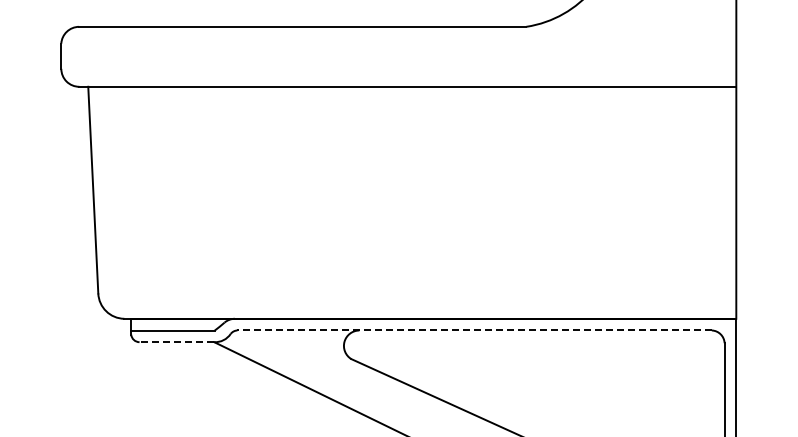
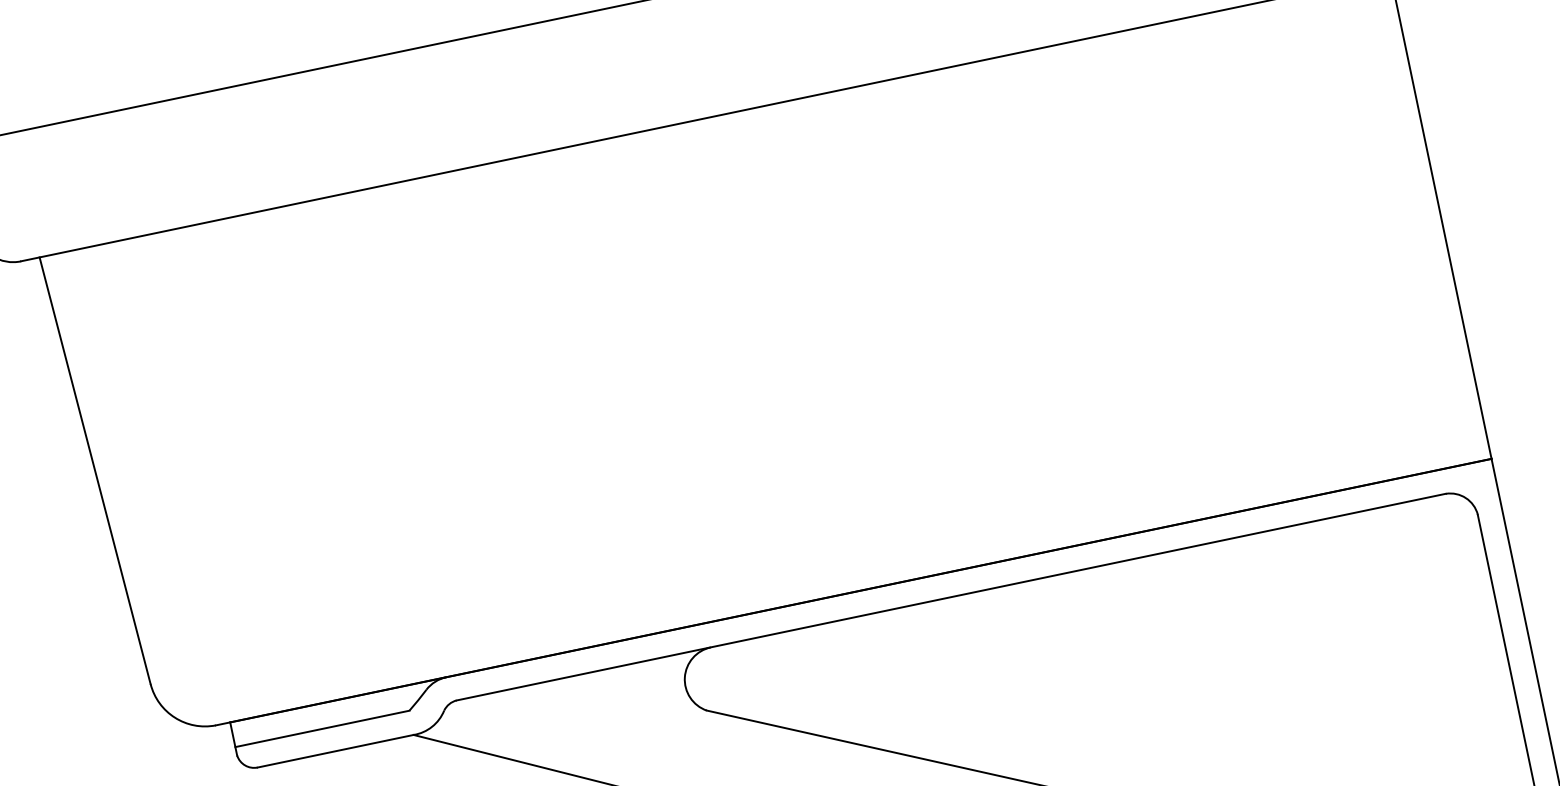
line: (474, 330) -> (950, 597), dashed -> solid
line: (176, 342) -> (334, 752), dashed -> solid

